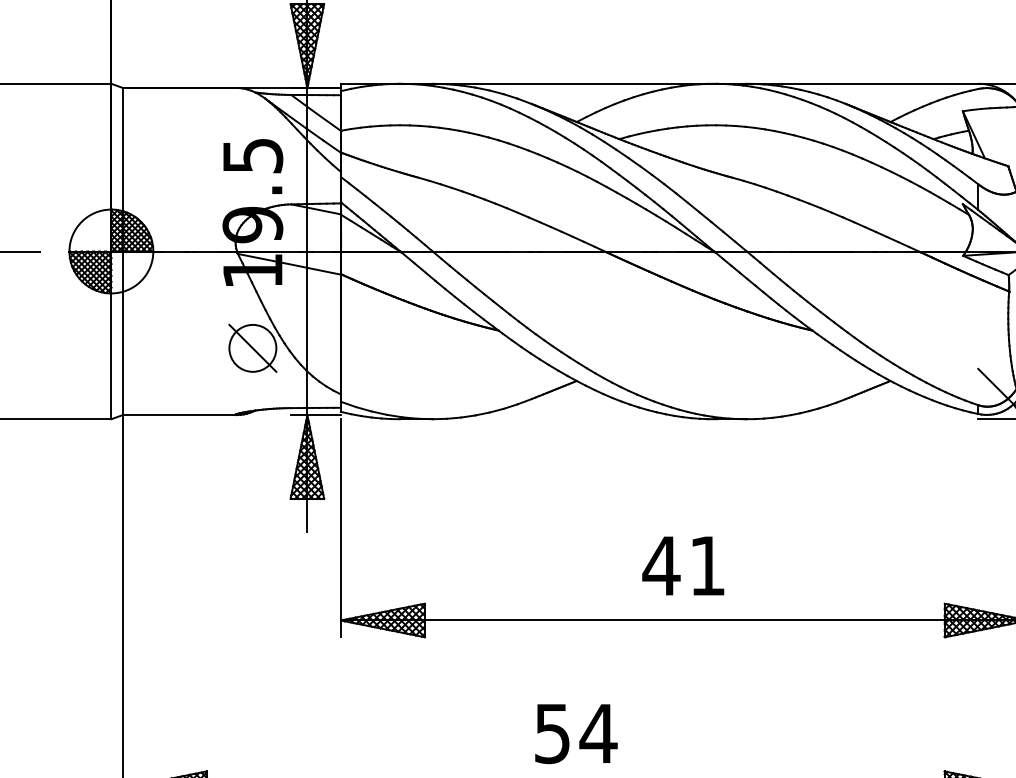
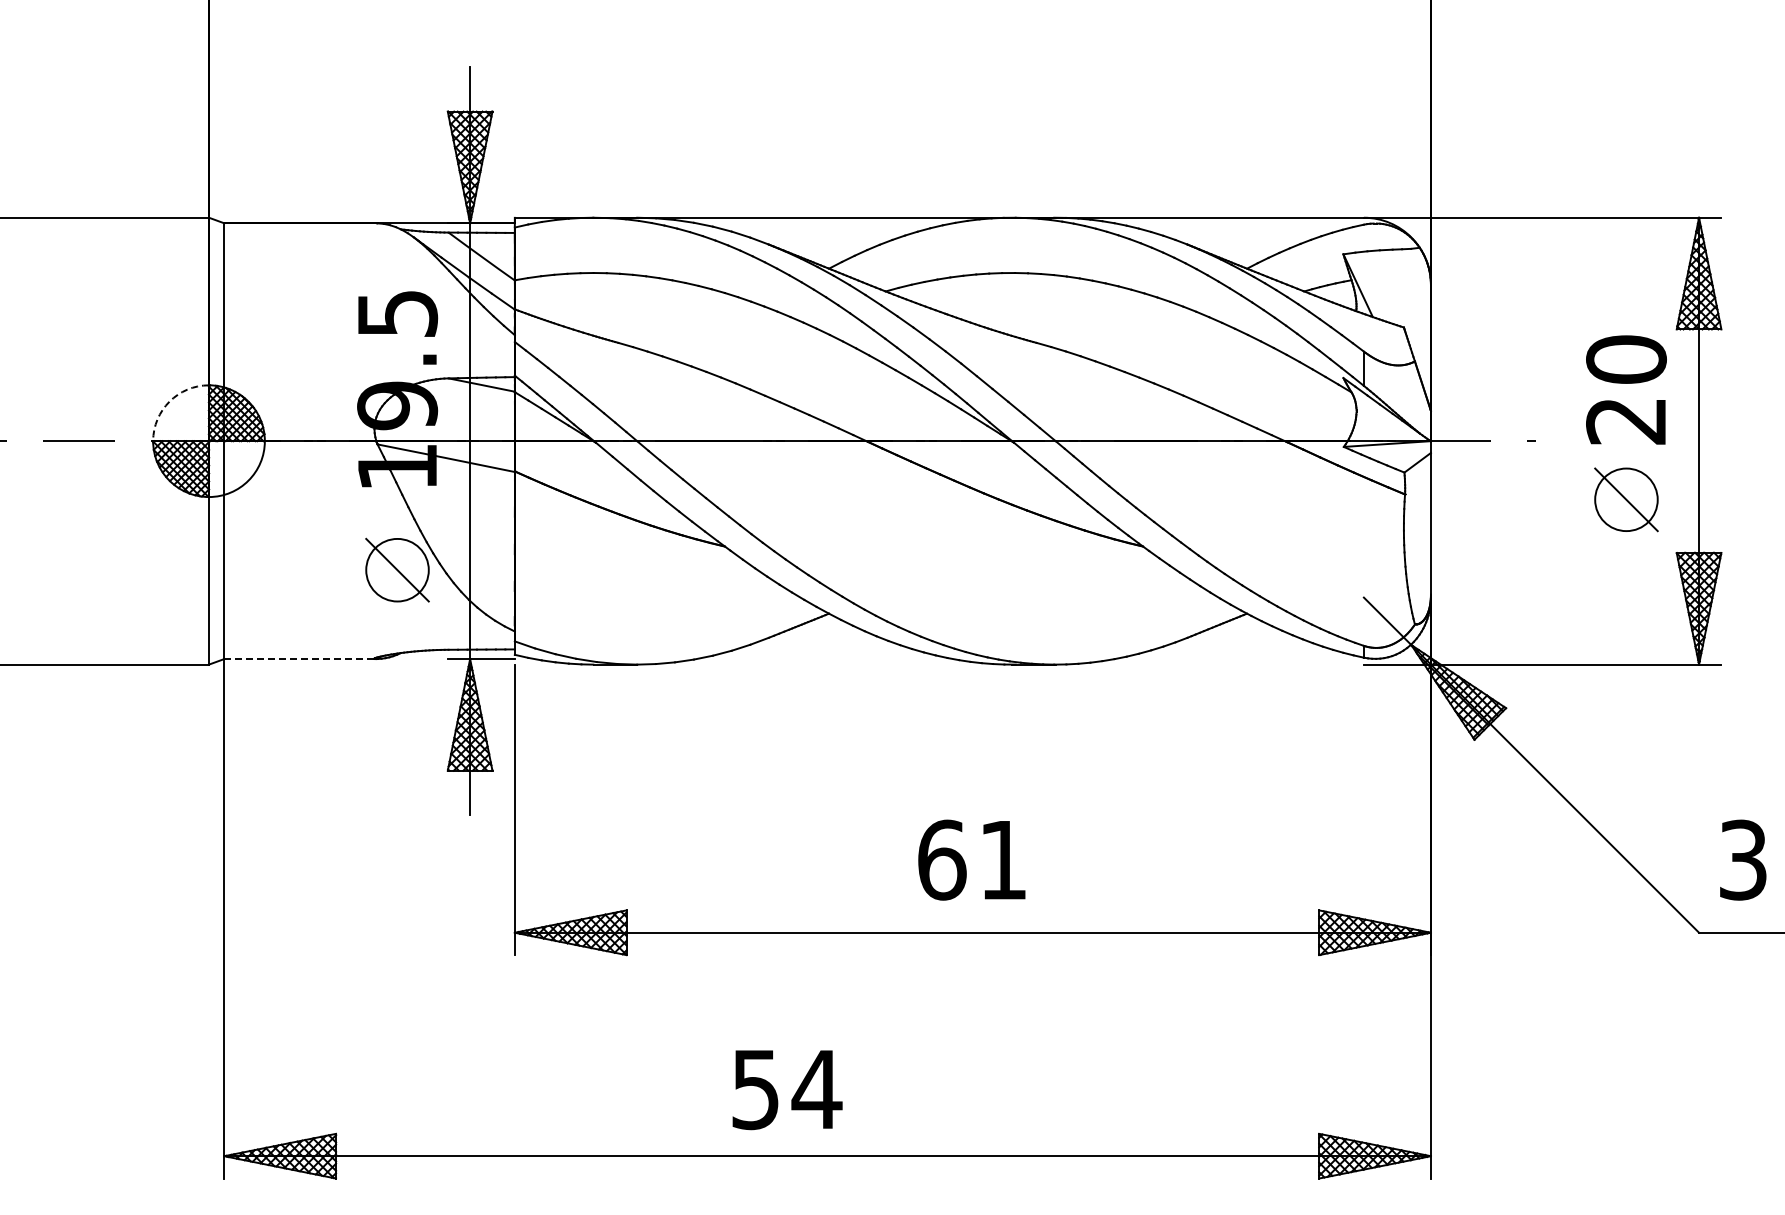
arc: (81, 221) -> (169, 401), solid -> dashed
line: (180, 415) -> (300, 659), solid -> dashed
text: (661, 565) -> (941, 859), 41 -> 61
text: (576, 734) -> (787, 1090), moved

